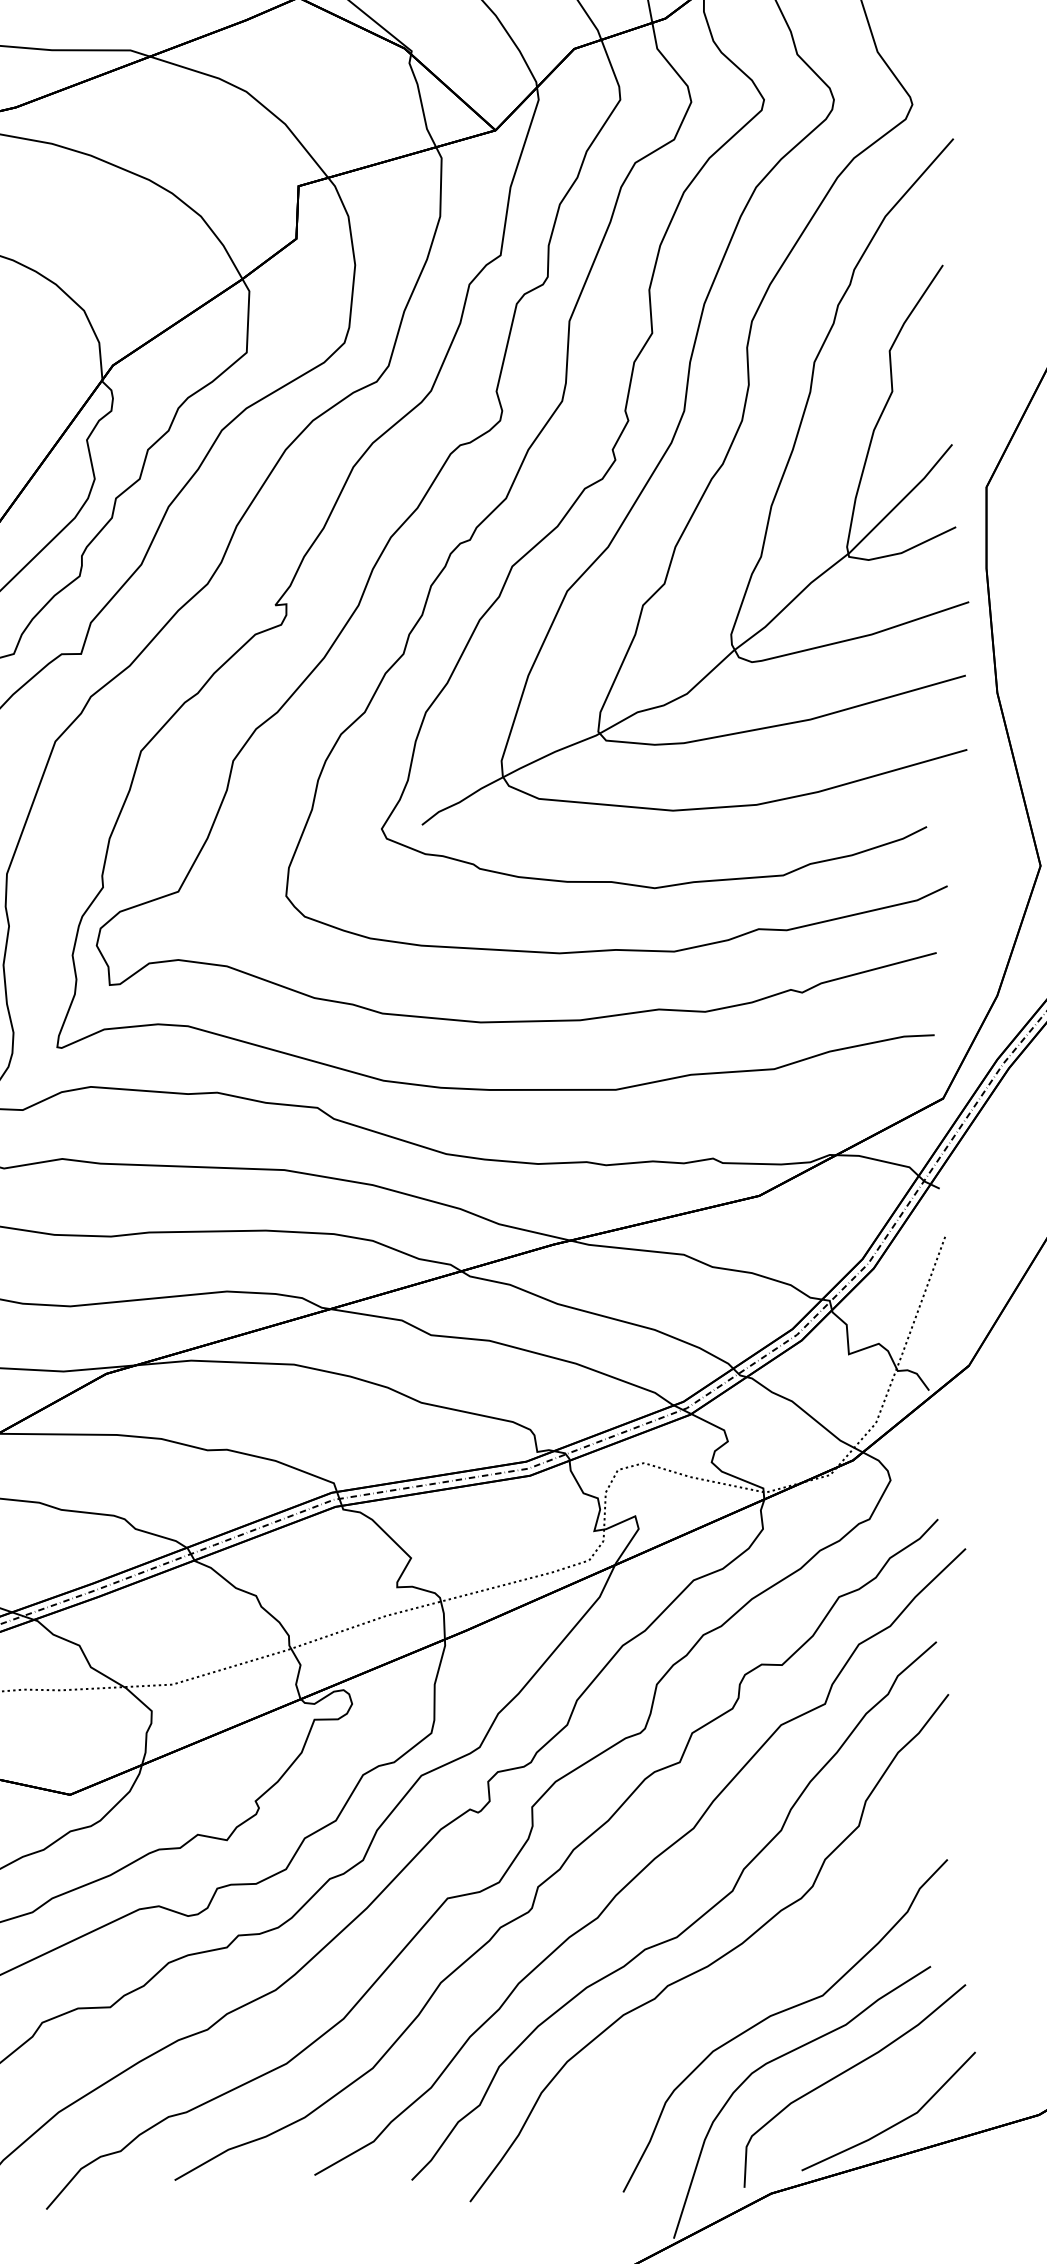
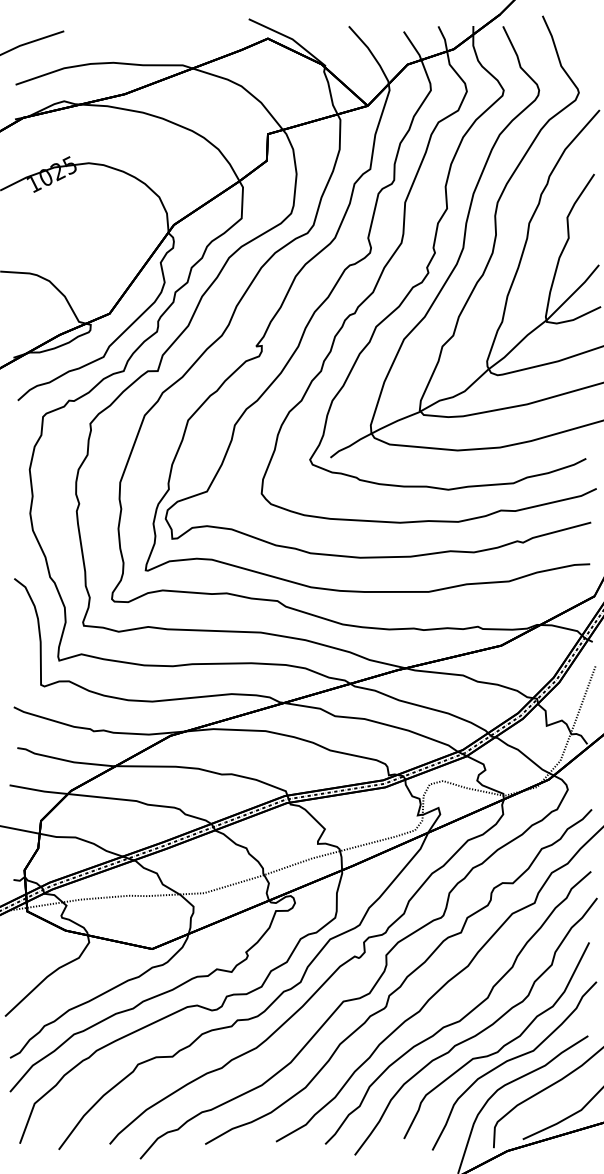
curve: (761, 1987) -> (502, 1046), added

